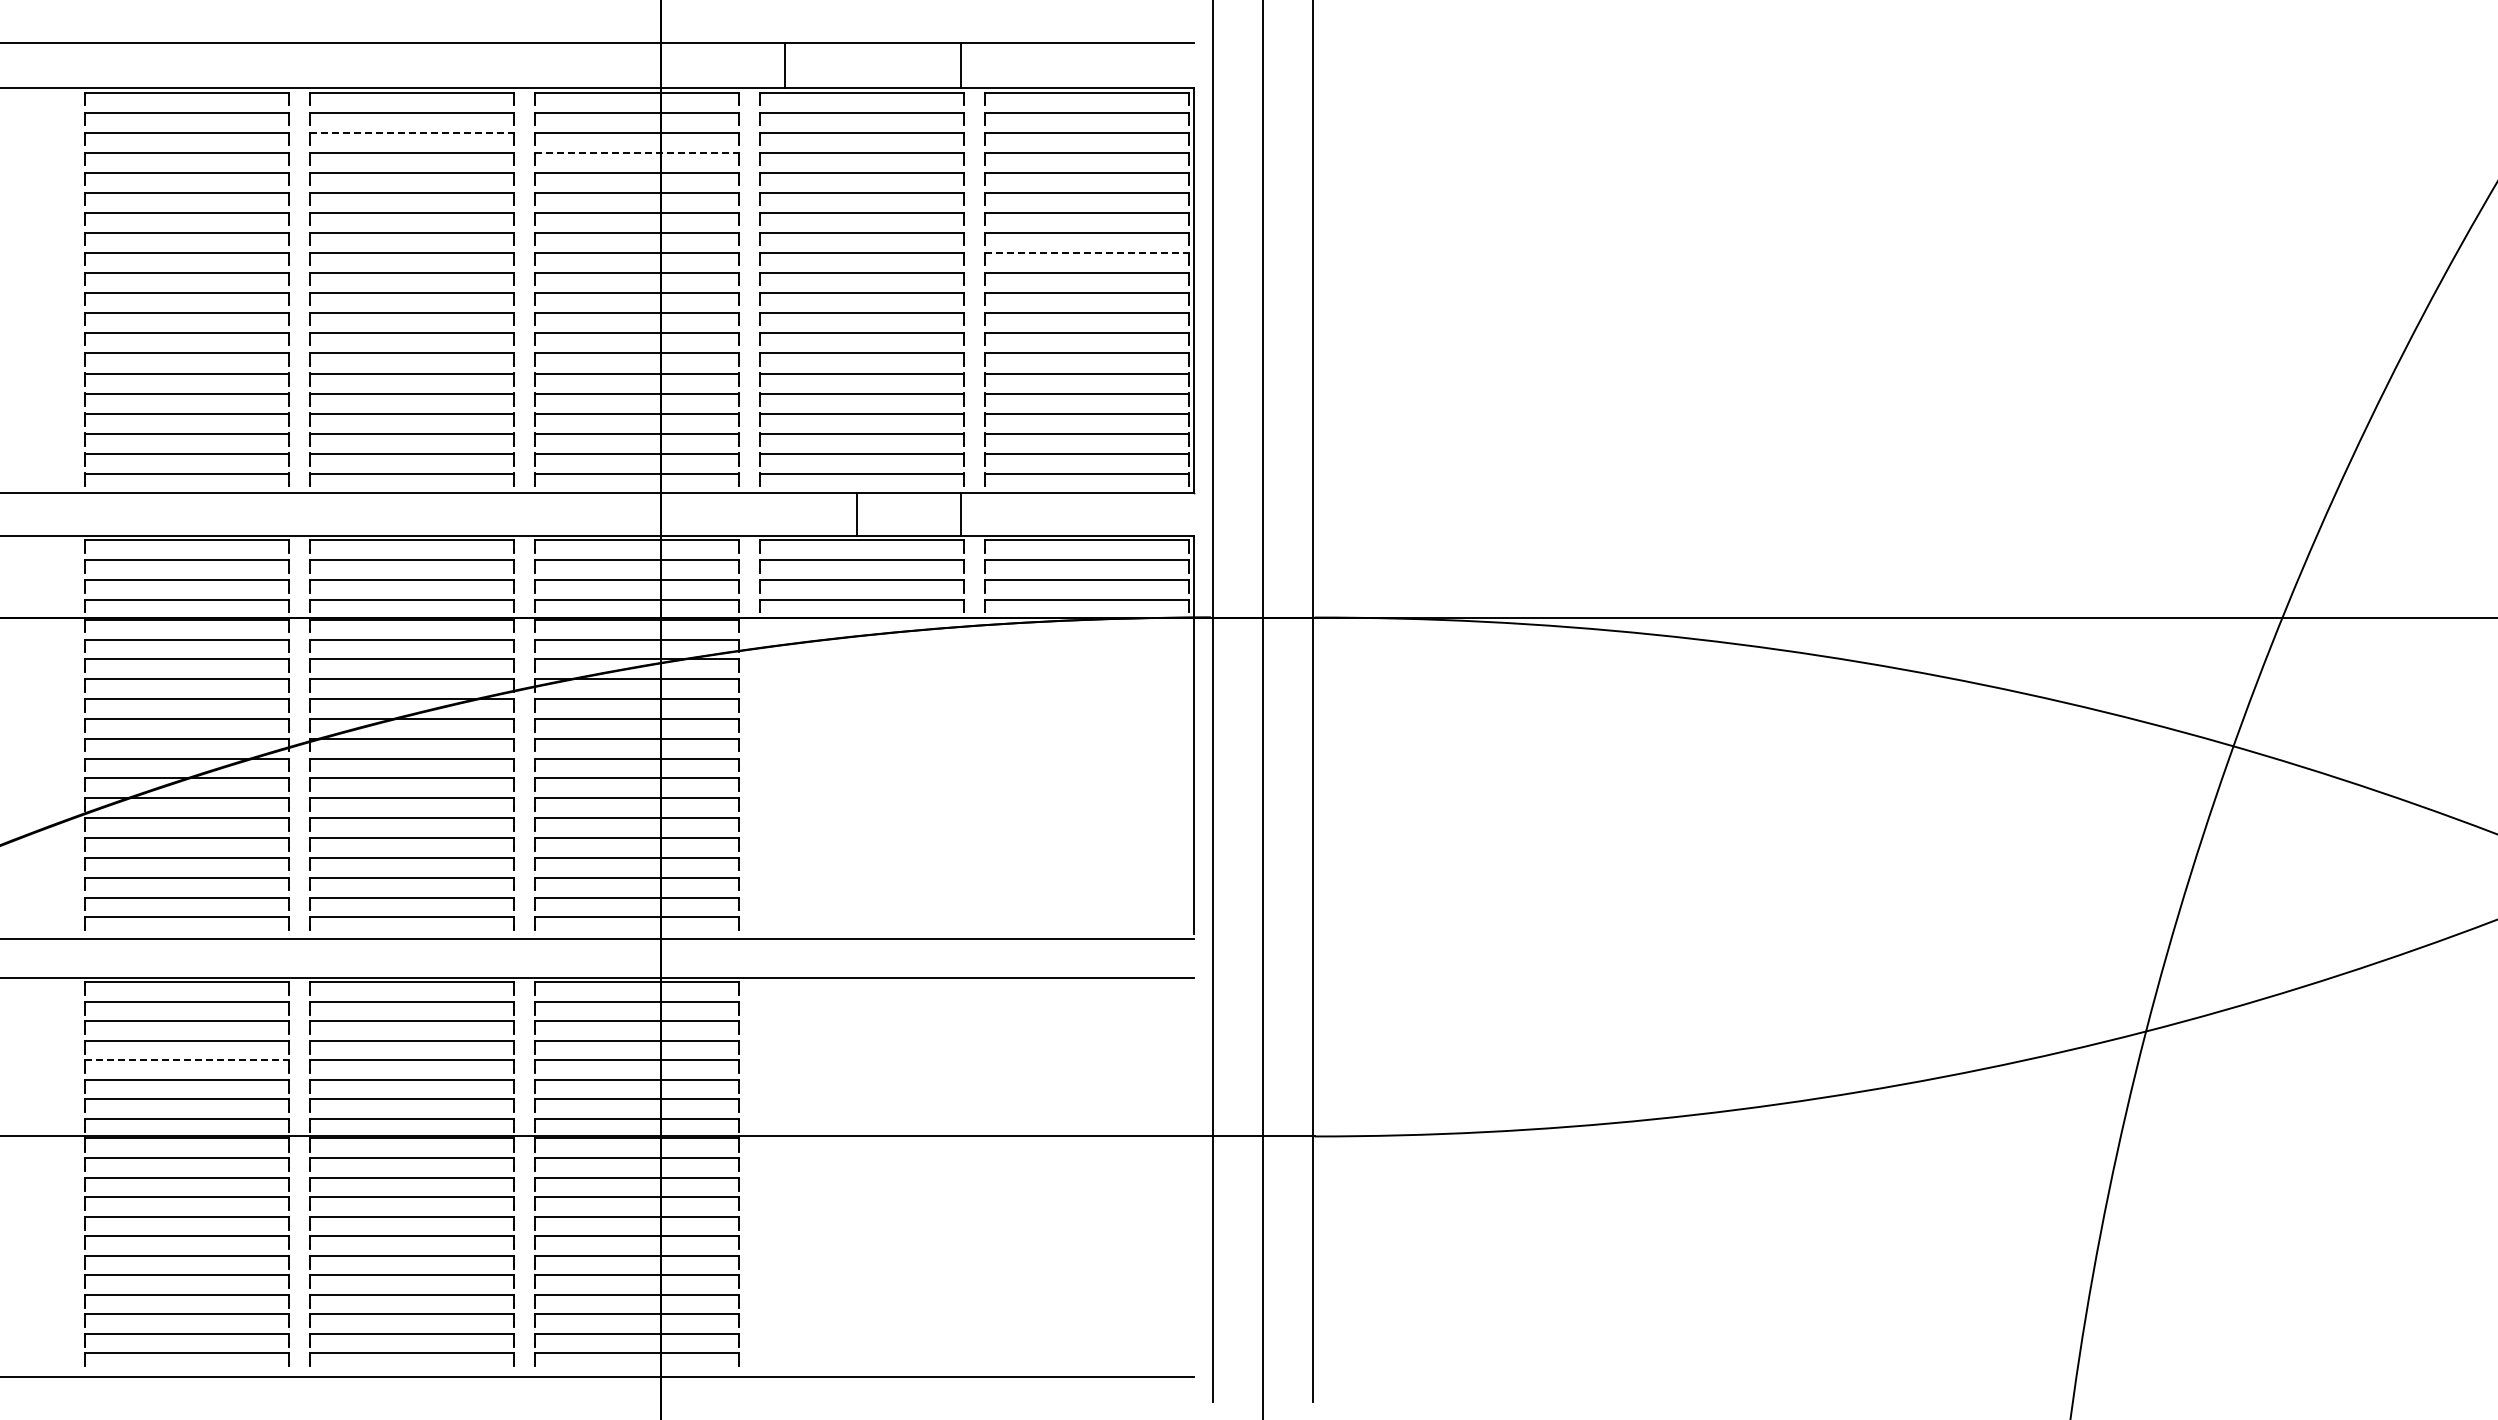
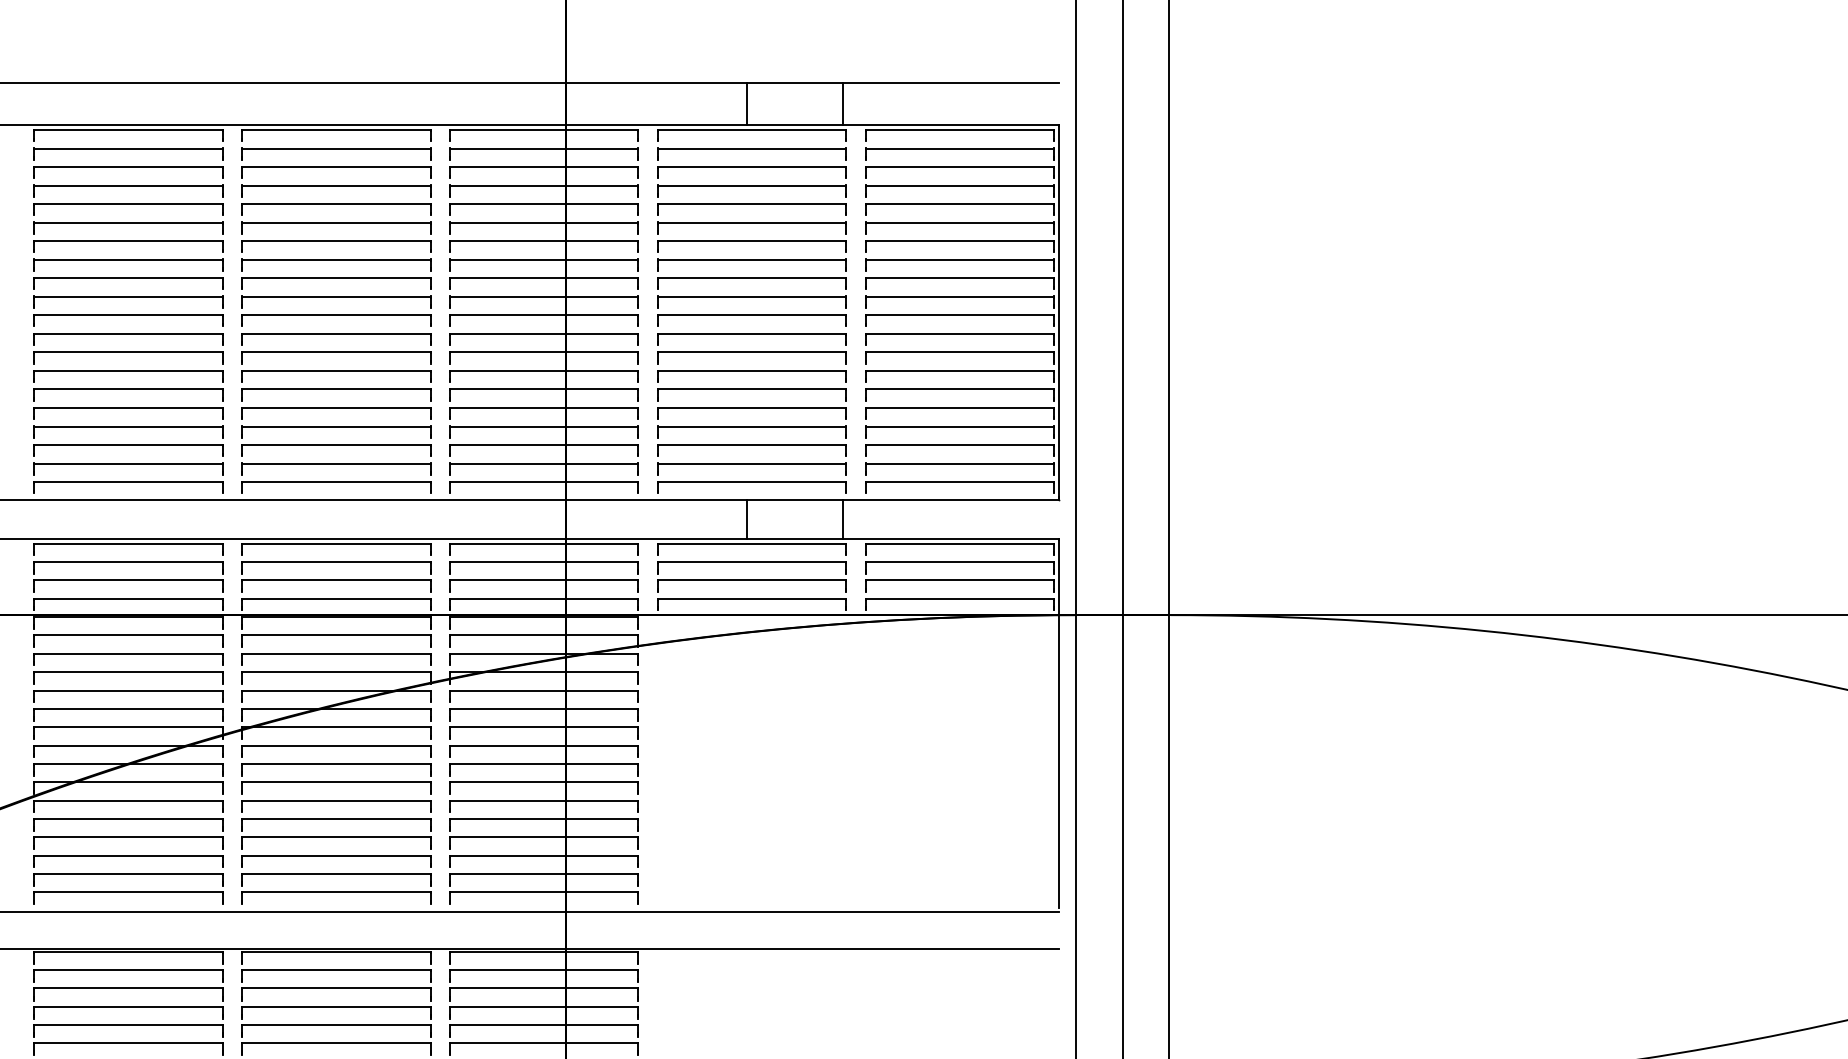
line: (784, 64) -> (747, 103), moved
line: (412, 133) -> (336, 167), dashed -> solid
line: (637, 153) -> (544, 185), dashed -> solid
line: (1087, 253) -> (960, 278), dashed -> solid
line: (187, 1060) -> (128, 1024), dashed -> solid

